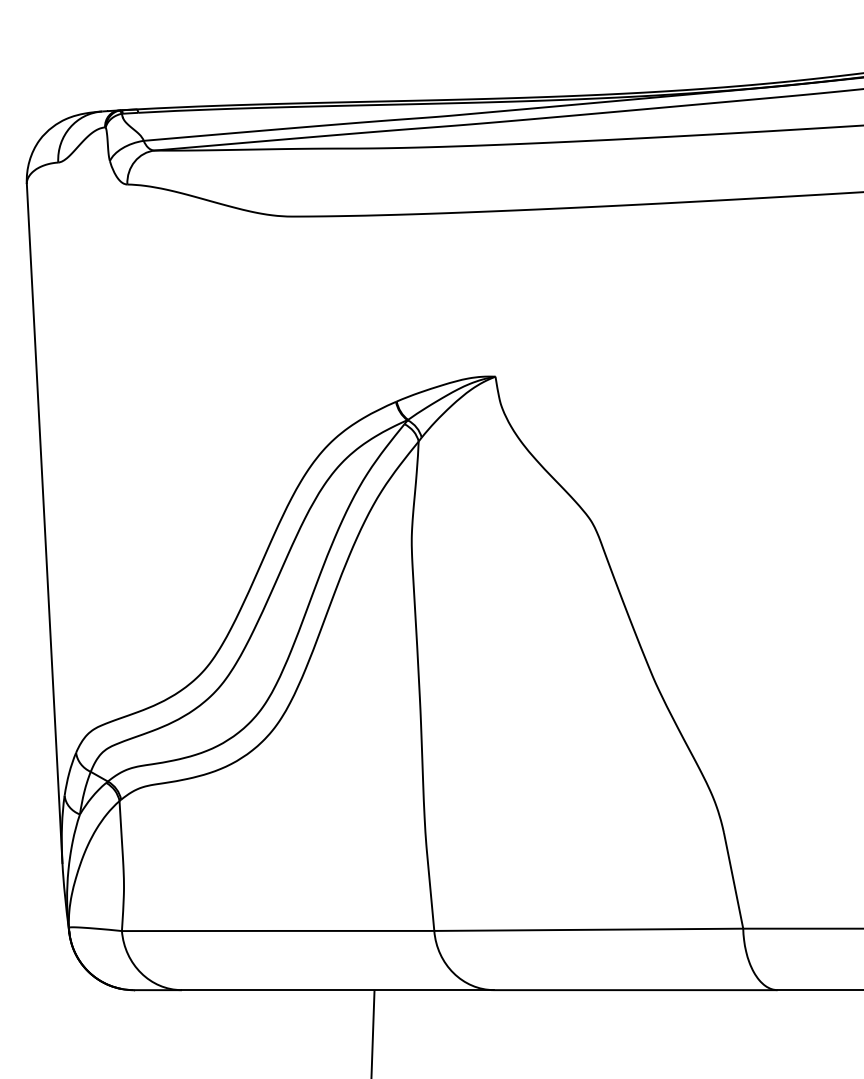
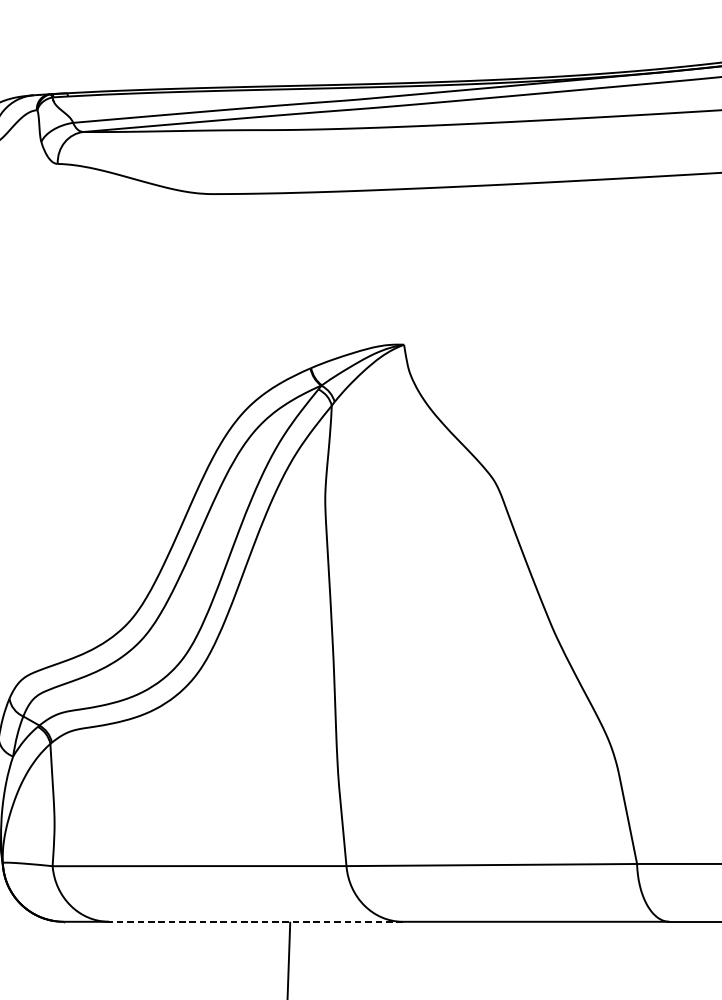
line: (337, 990) -> (255, 922), solid -> dashed

